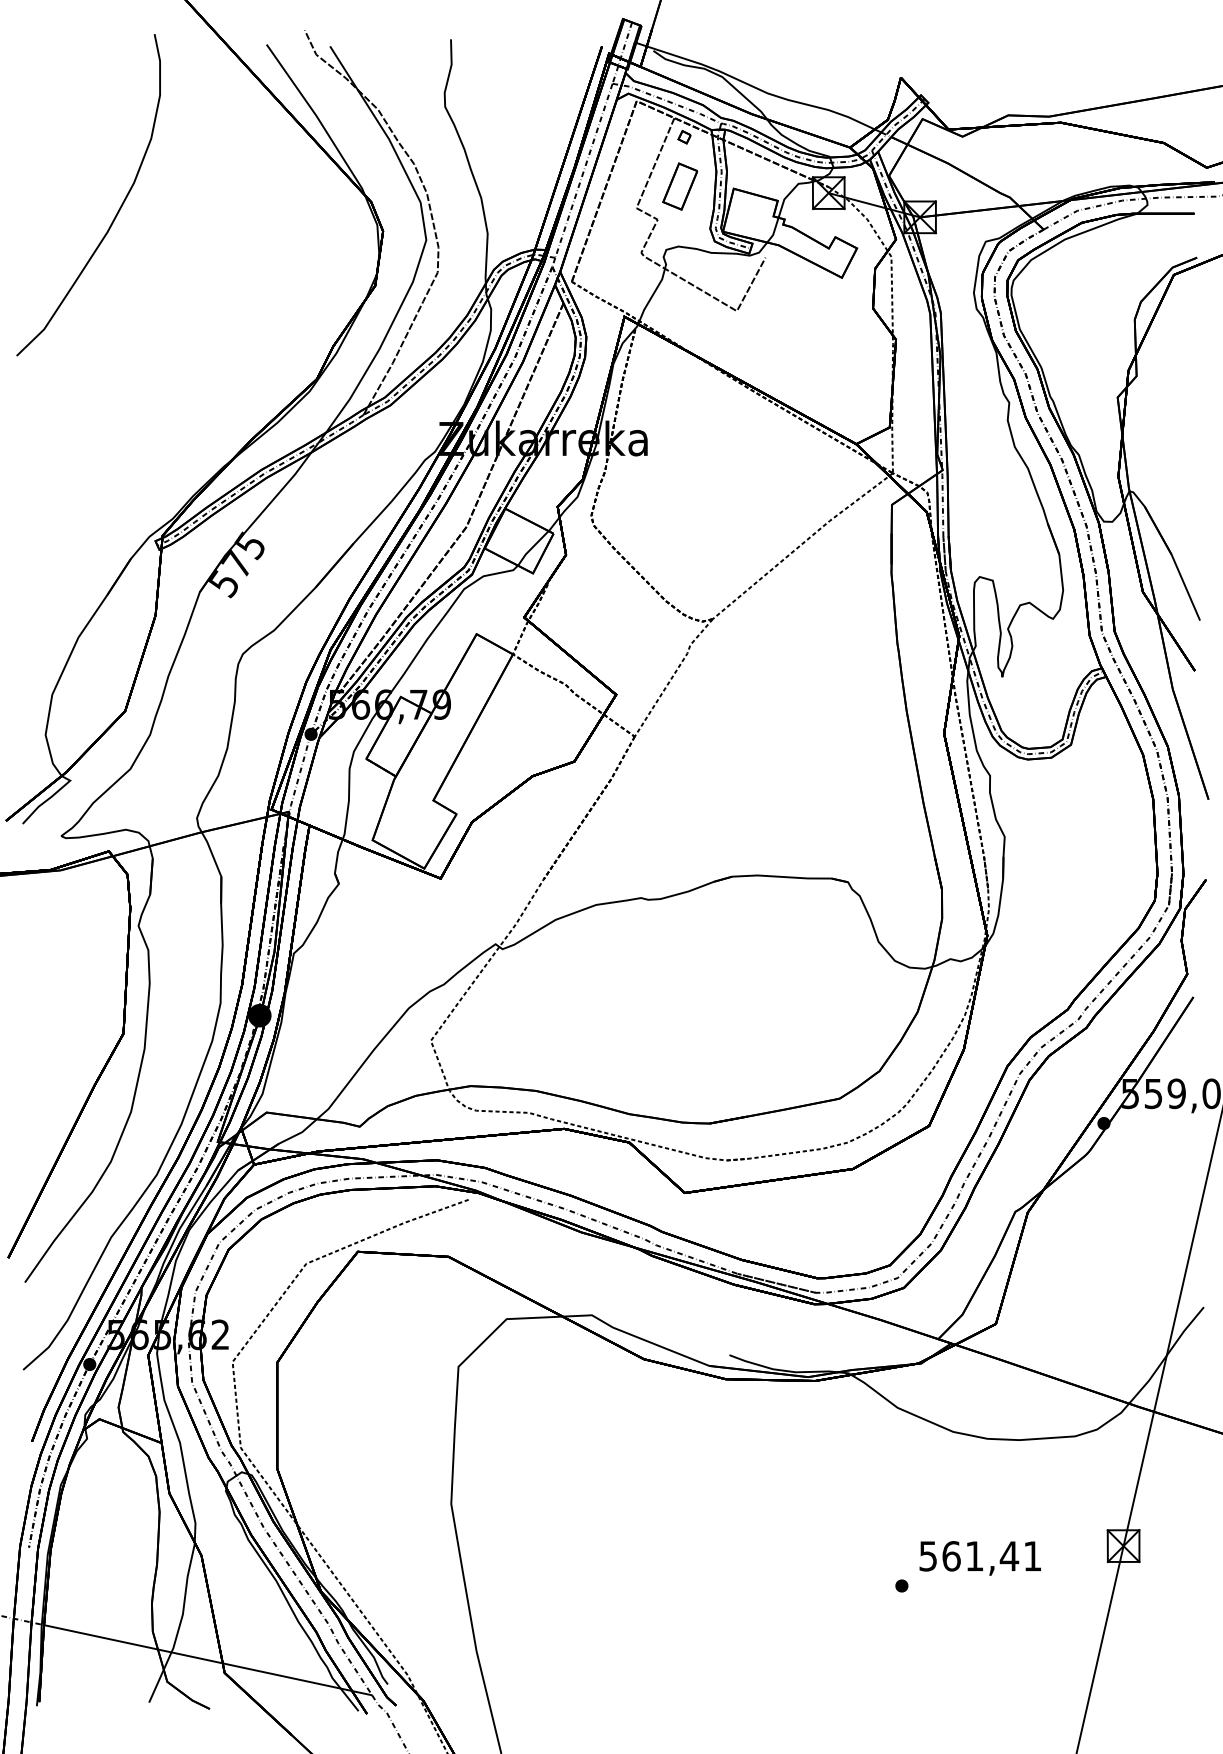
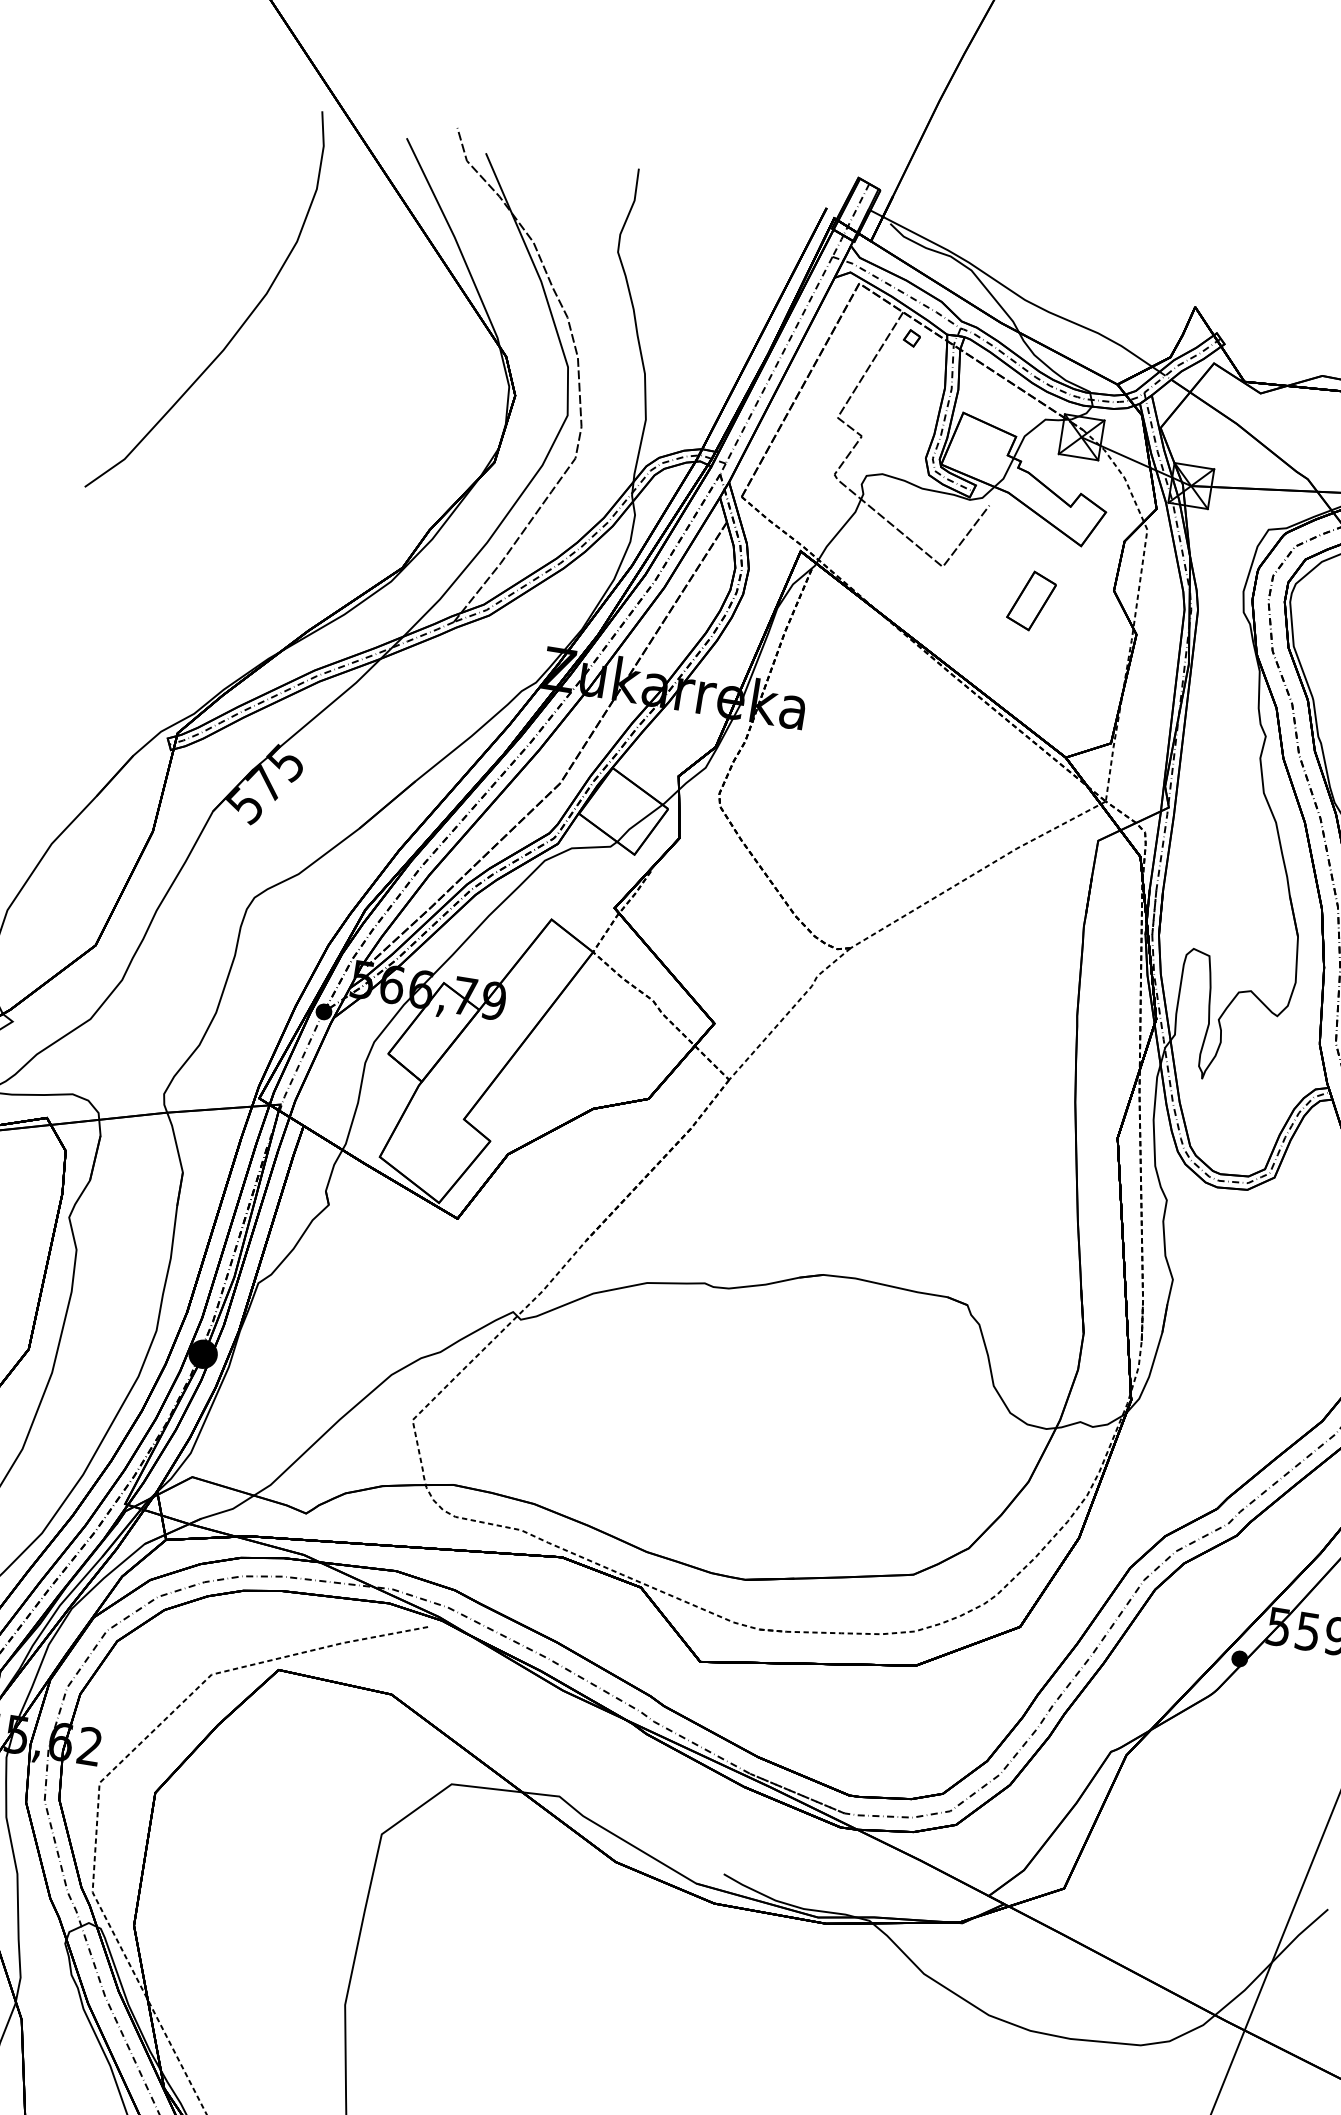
part: (680, 186) -> (1031, 600), moved
curve: (118, 209) -> (241, 323), moved

